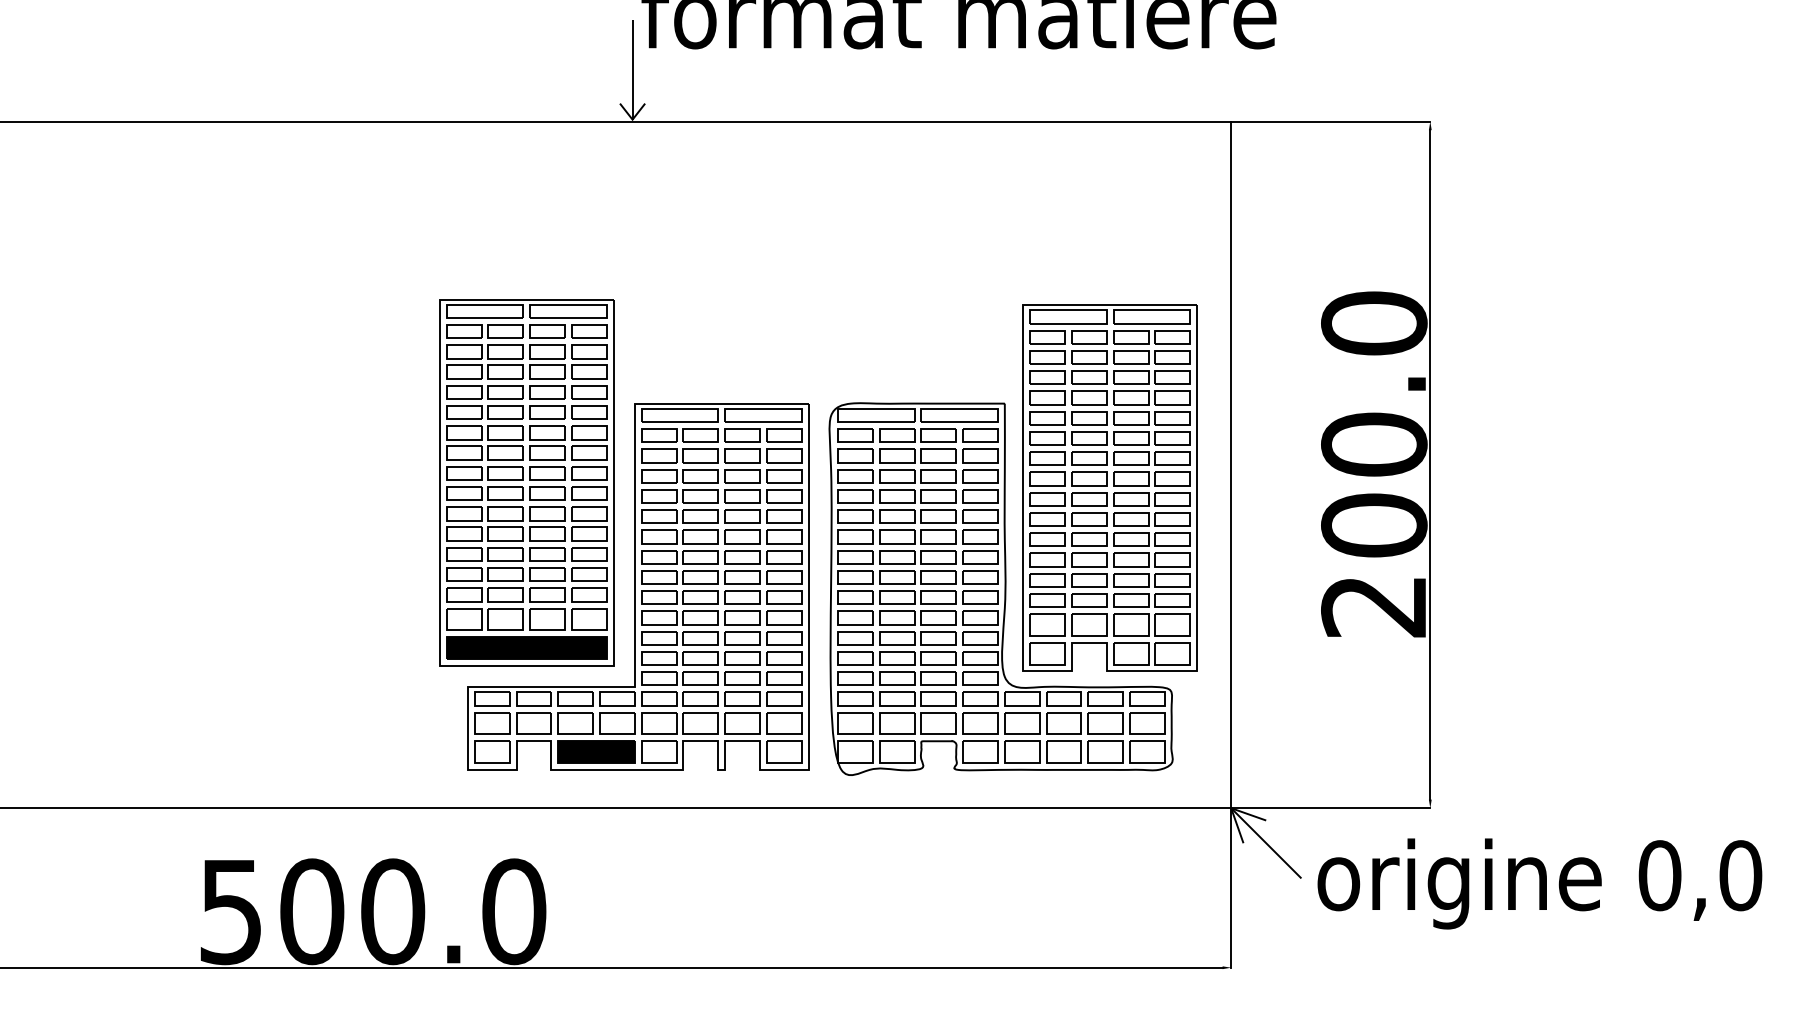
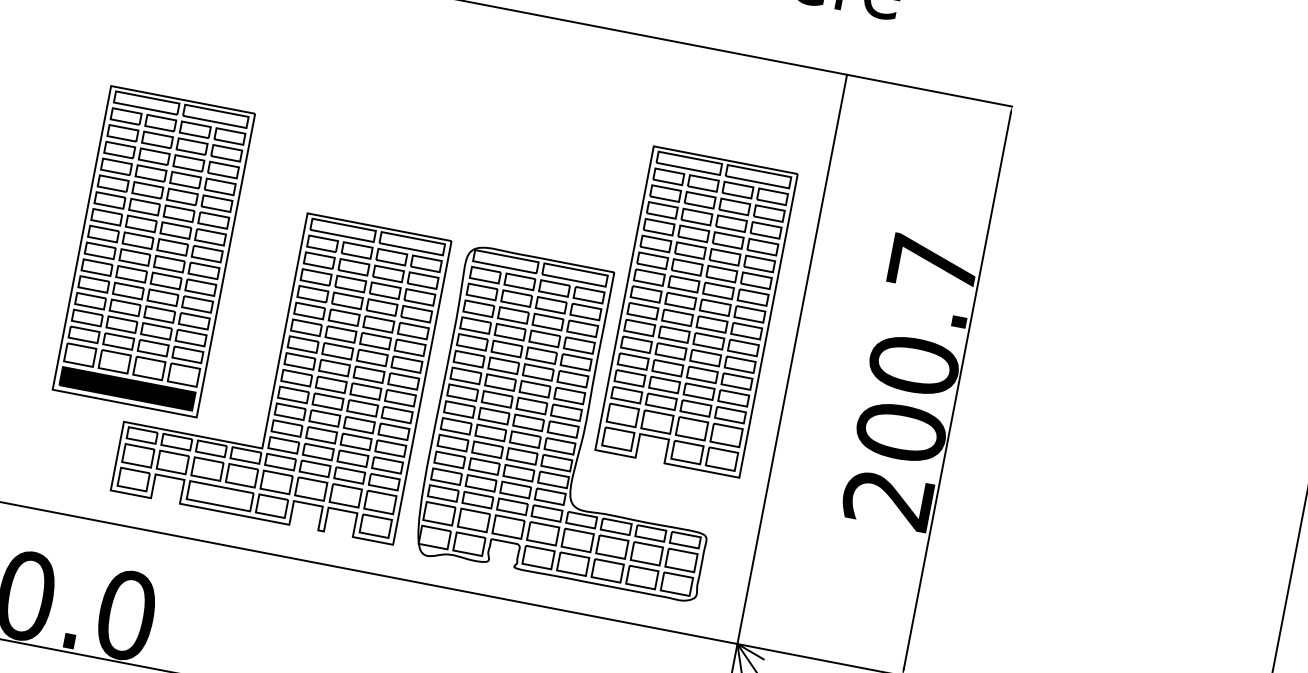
text: (1374, 323) -> (933, 265), 200.0 -> 200.7
part: (526, 482) -> (153, 251), moved
part: (1109, 487) -> (696, 311), moved
fill: (596, 752) -> (220, 496), removed

